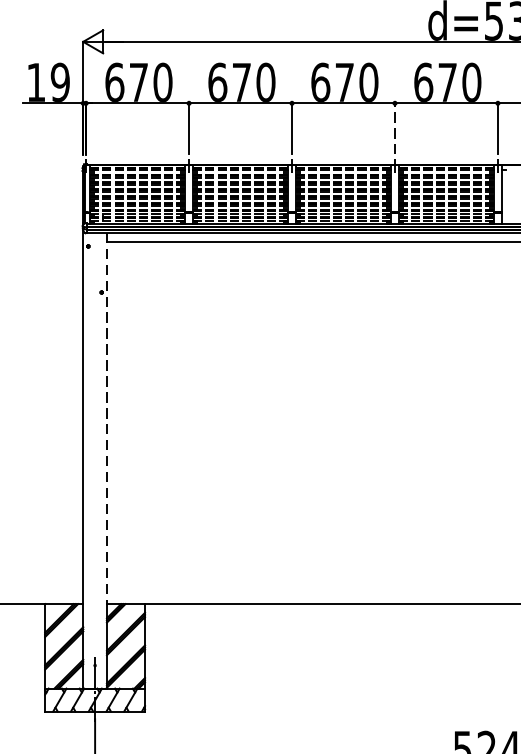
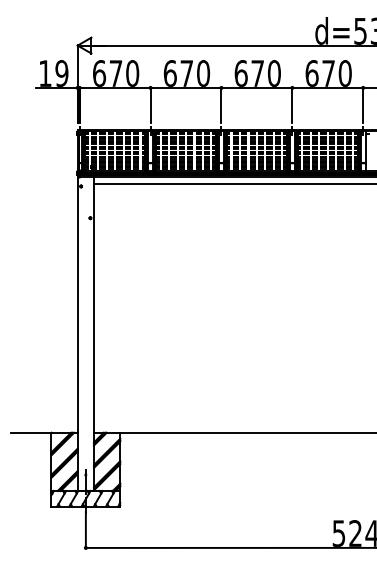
line: (395, 128) -> (292, 105), dashed -> solid
line: (107, 417) -> (94, 304), dashed -> solid

